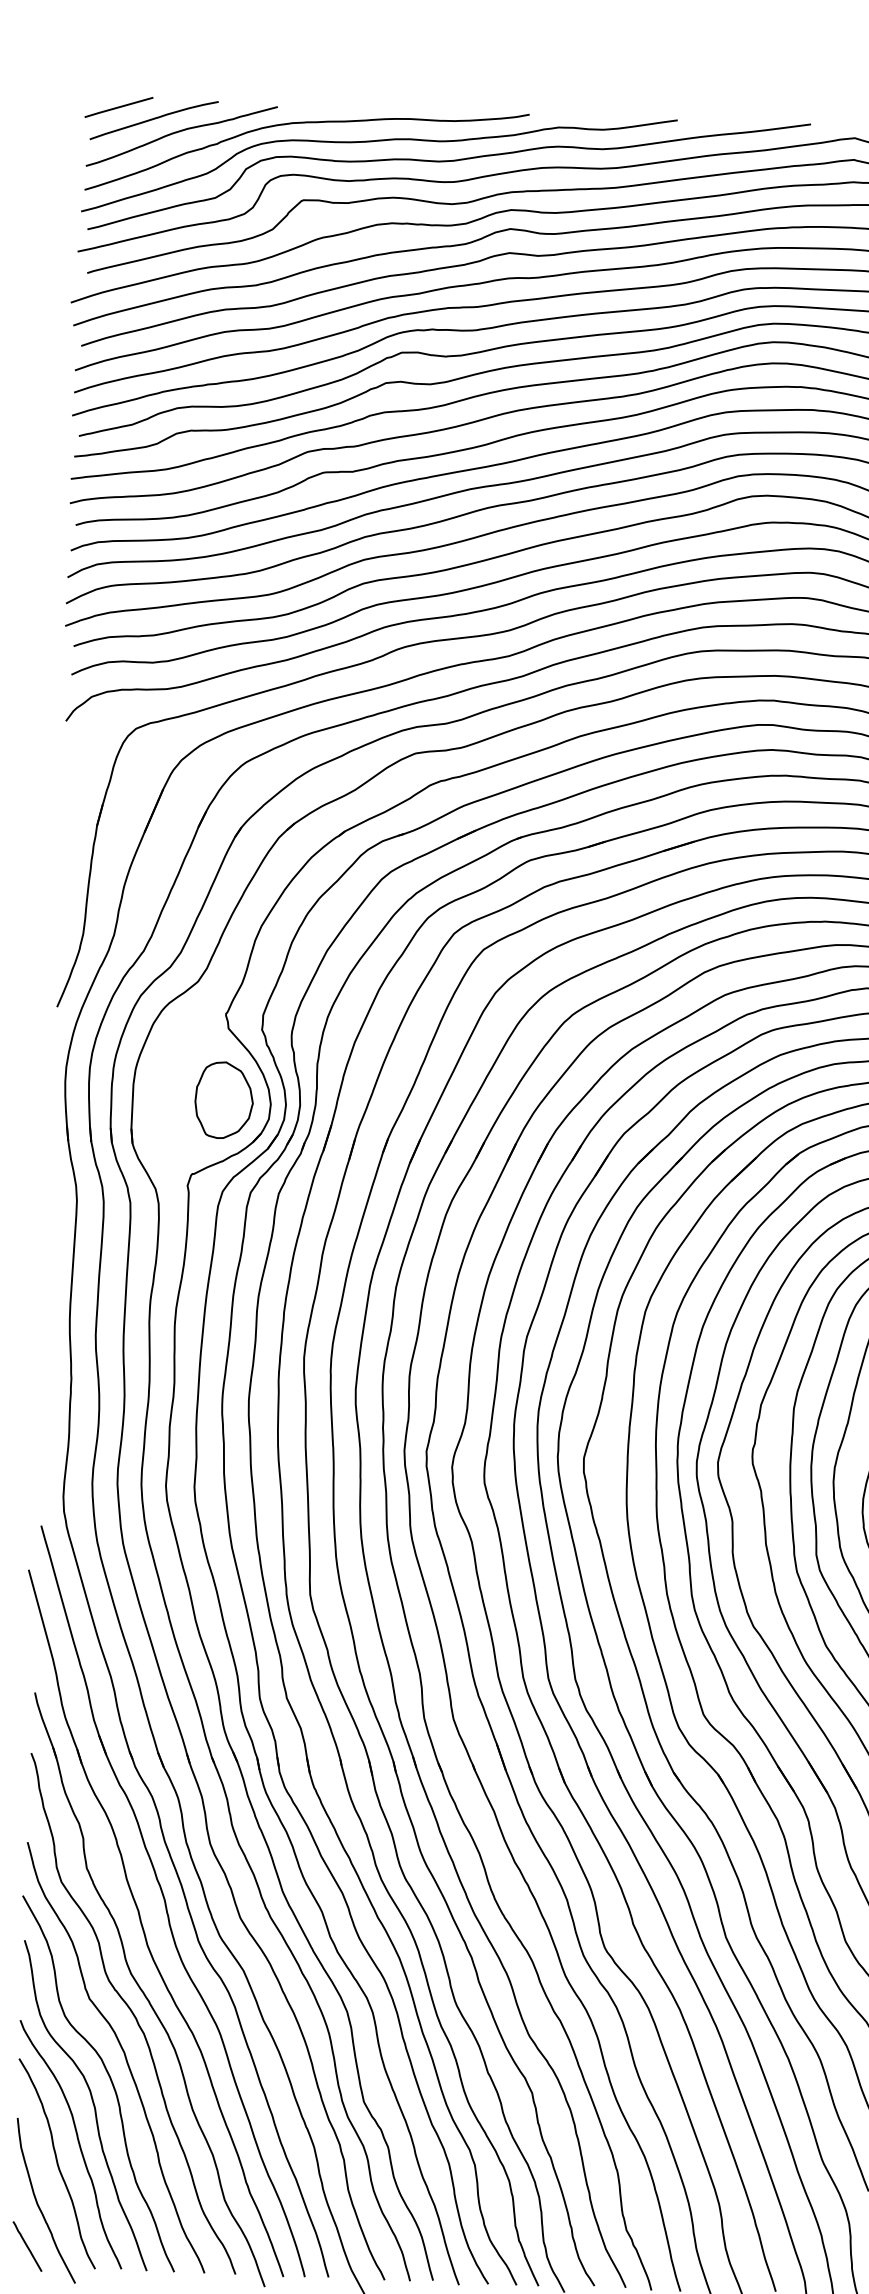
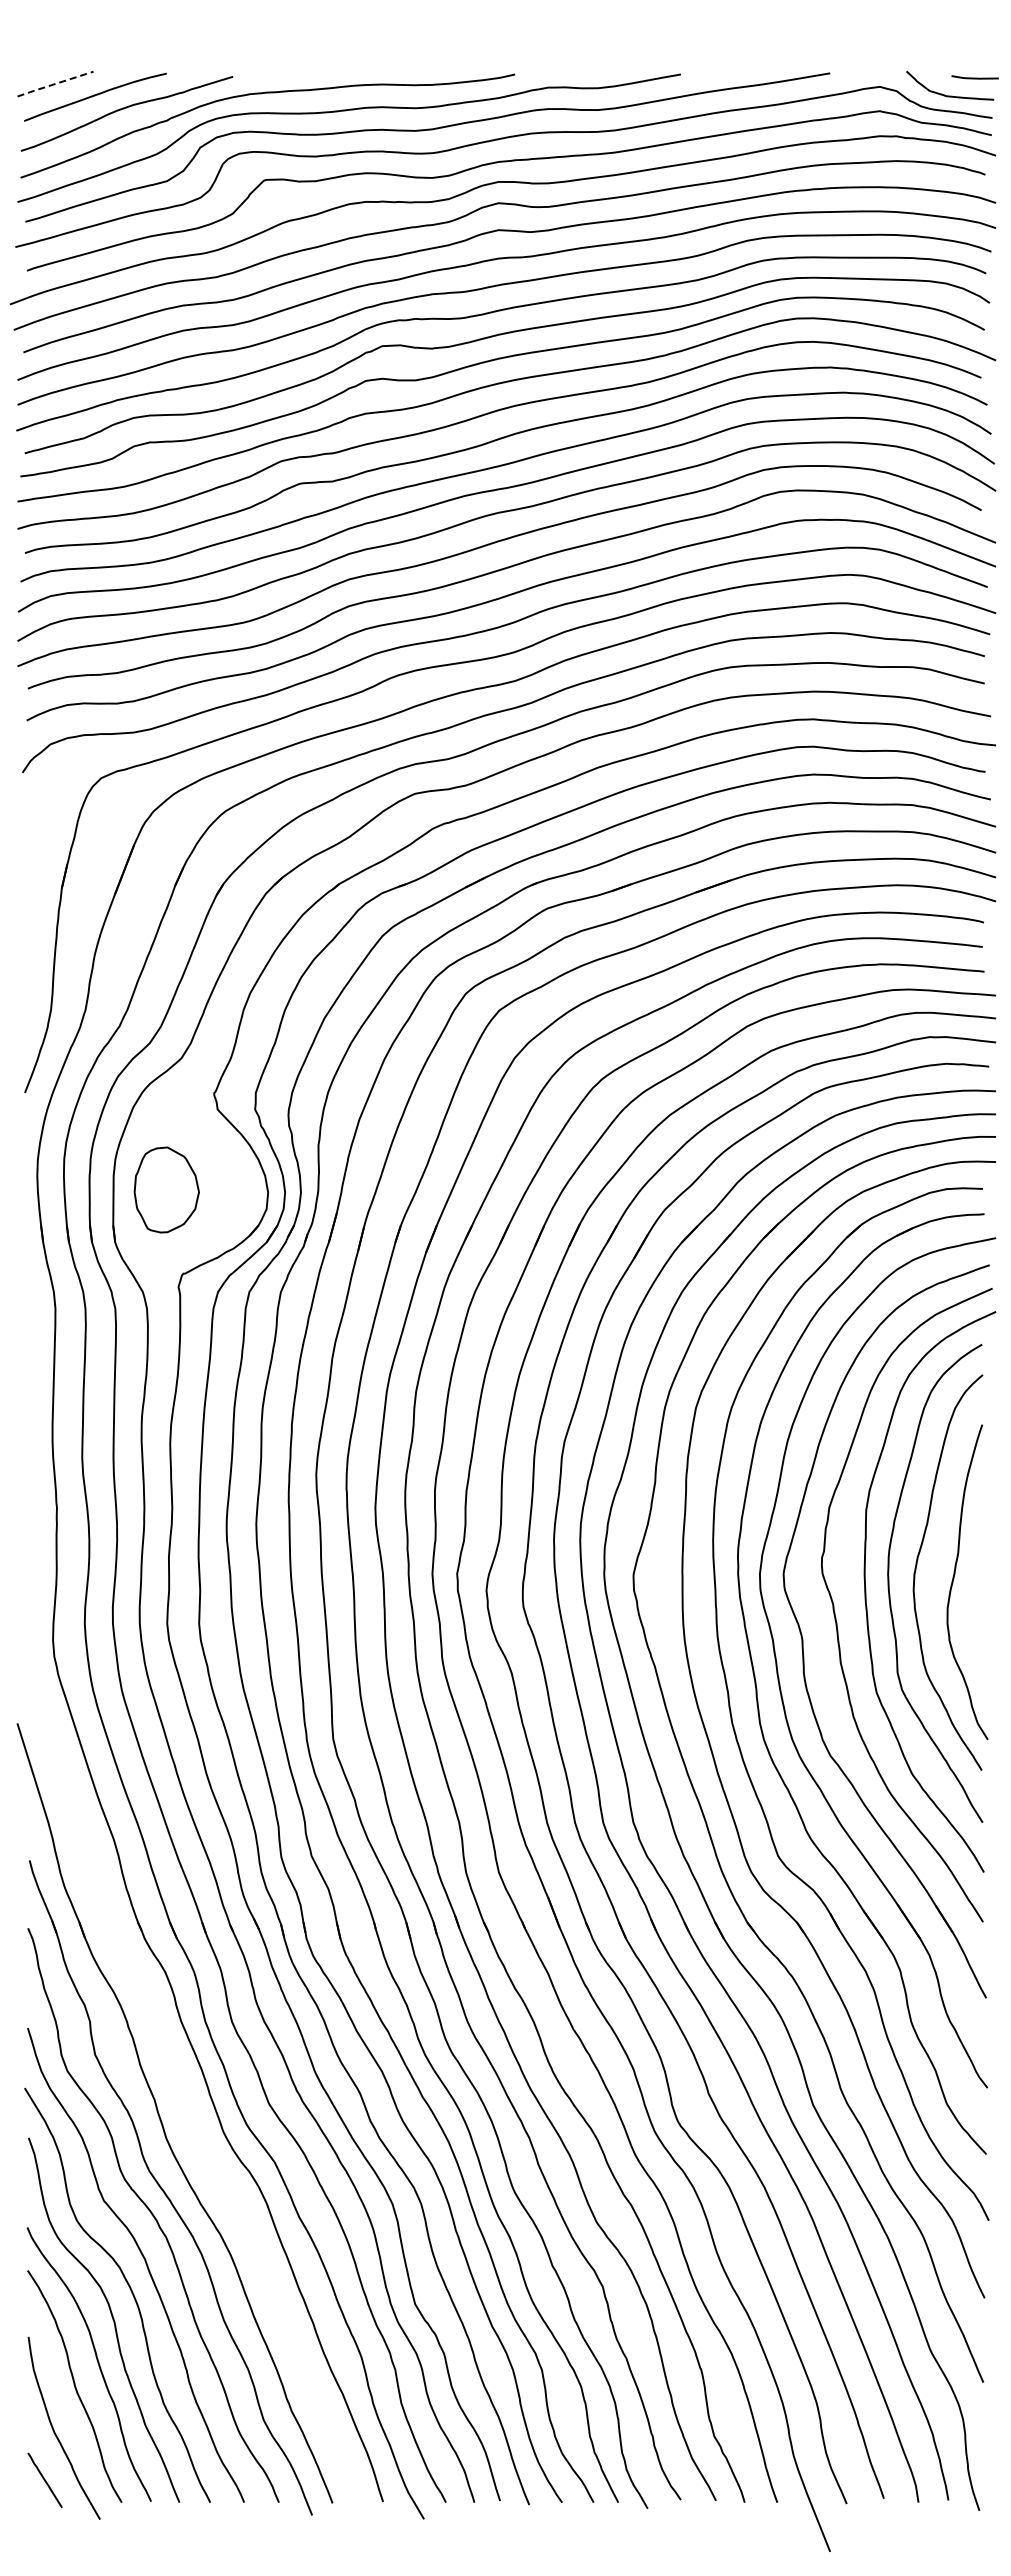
line: (118, 107) -> (54, 84), solid -> dashed
part: (223, 1099) -> (166, 1189), moved
part: (166, 1902) -> (185, 2089), removed

